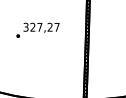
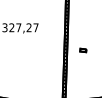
part: (104, 49) -> (83, 49), added

